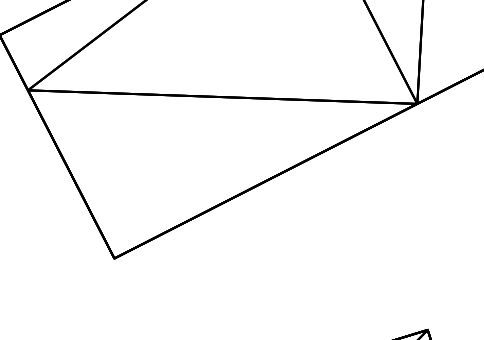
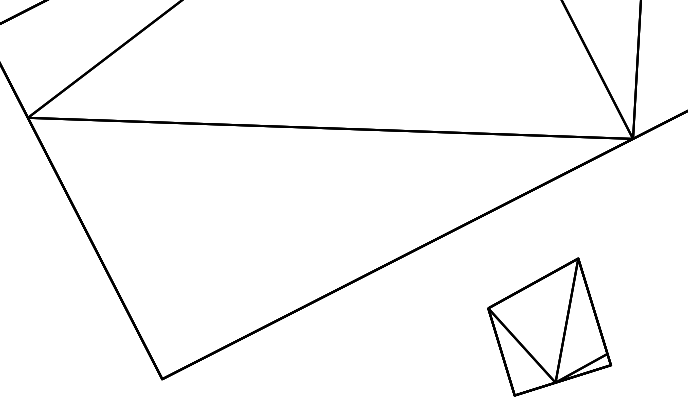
part: (363, 224) -> (549, 326), added

